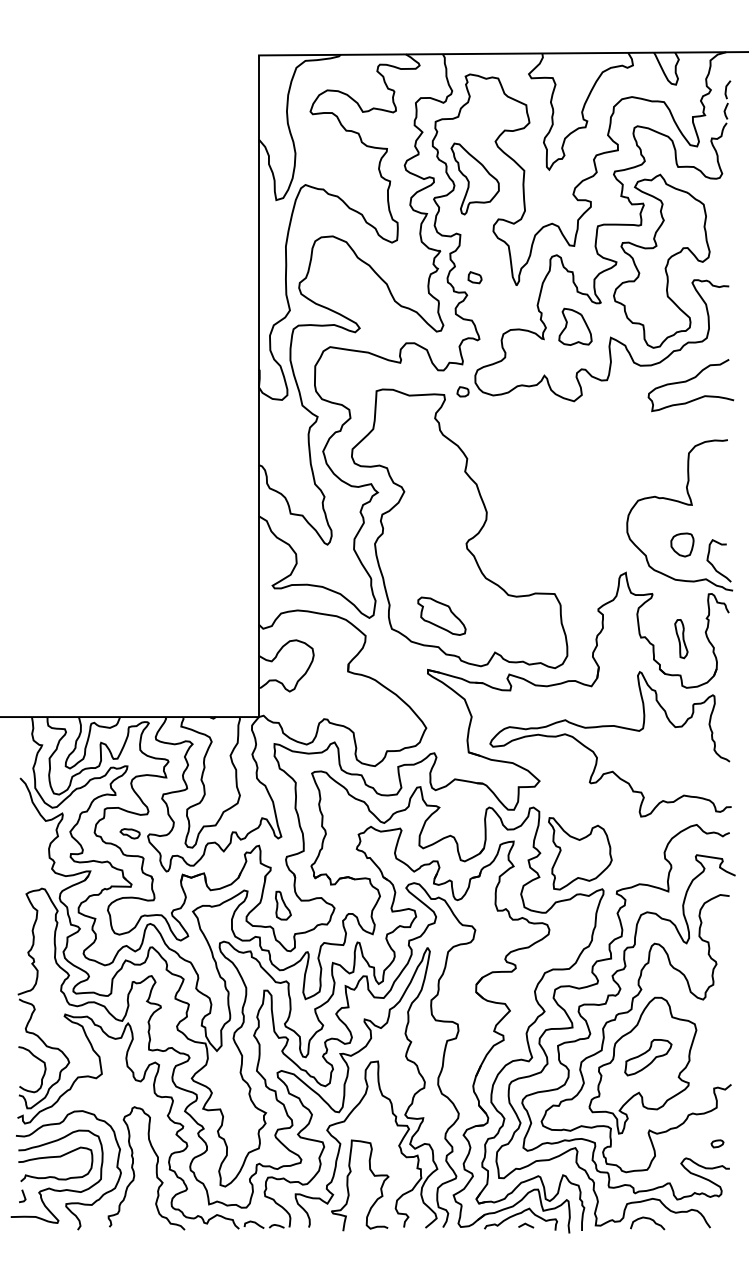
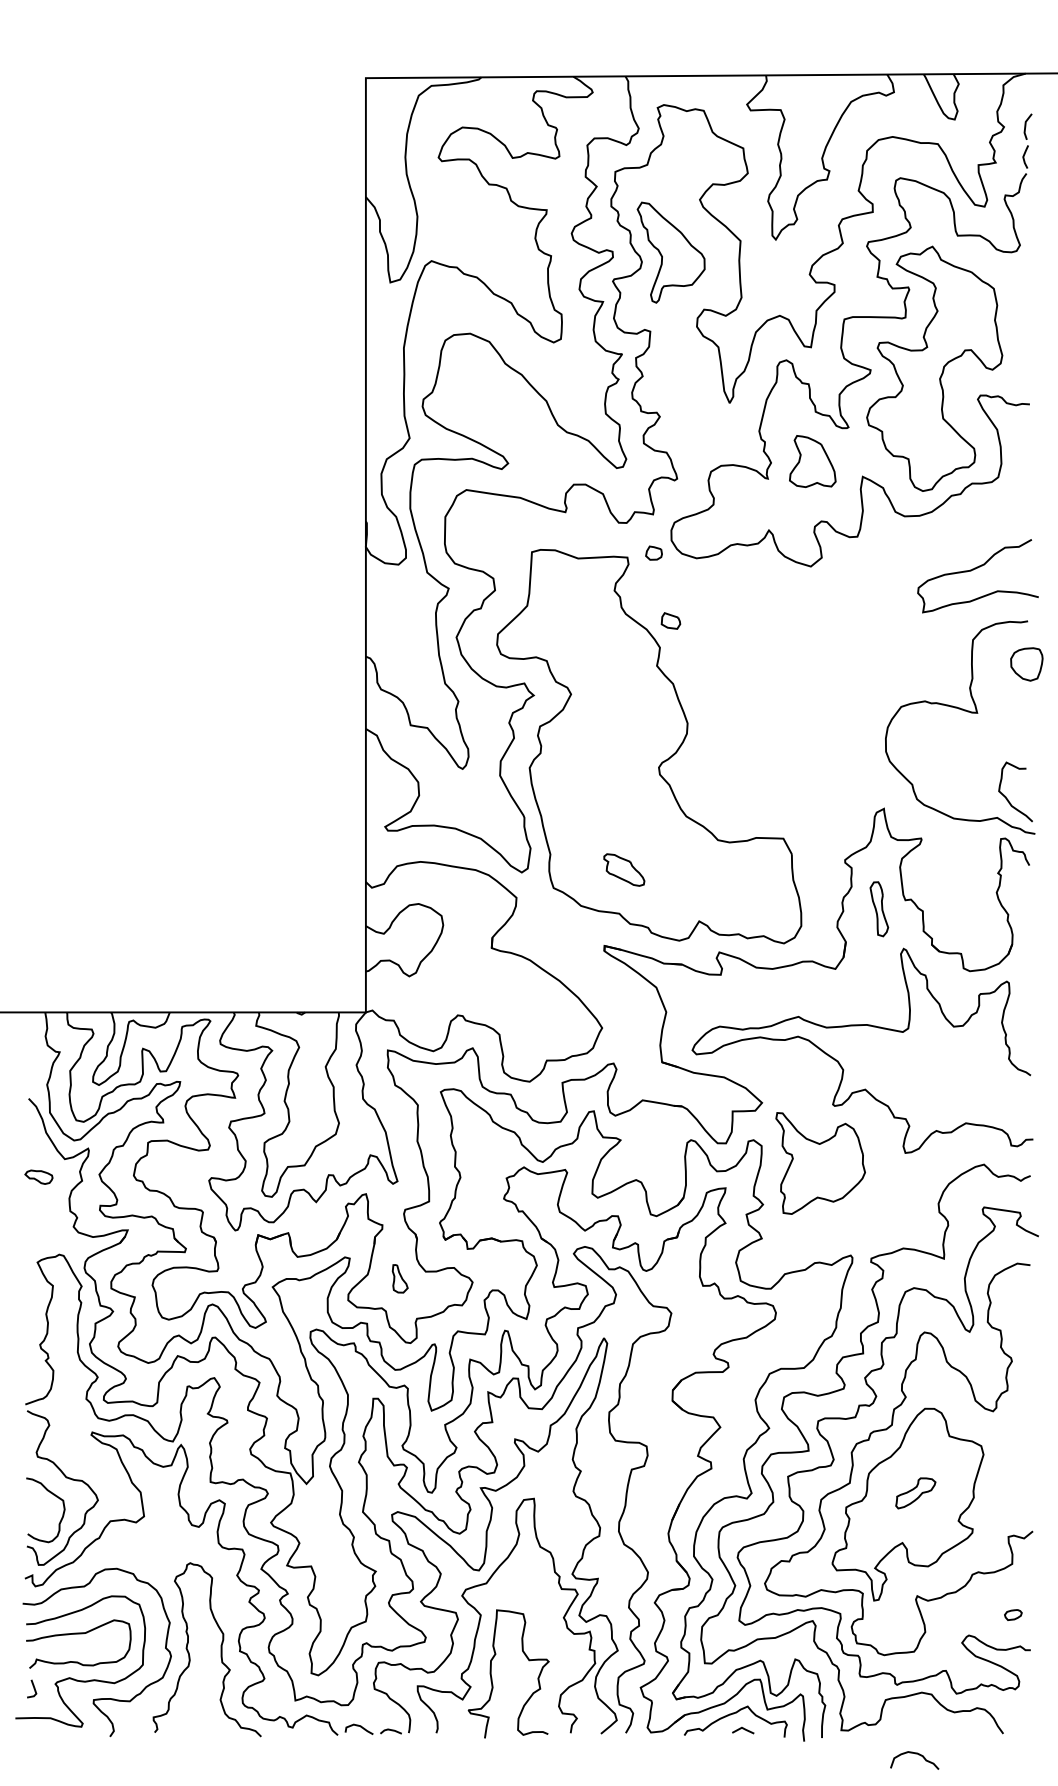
part: (474, 277) -> (670, 620), moved
curve: (687, 381) -> (973, 570), moved
part: (682, 545) -> (1026, 664), moved
part: (442, 615) -> (624, 869), size x0.6
part: (681, 639) -> (879, 909), moved
part: (129, 833) -> (38, 1176), moved
part: (580, 853) -> (820, 1163), moved
part: (282, 905) -> (399, 1278), size x0.7
part: (648, 1057) -> (915, 1493), size x0.6
curve: (648, 1219) -> (915, 1754), moved

